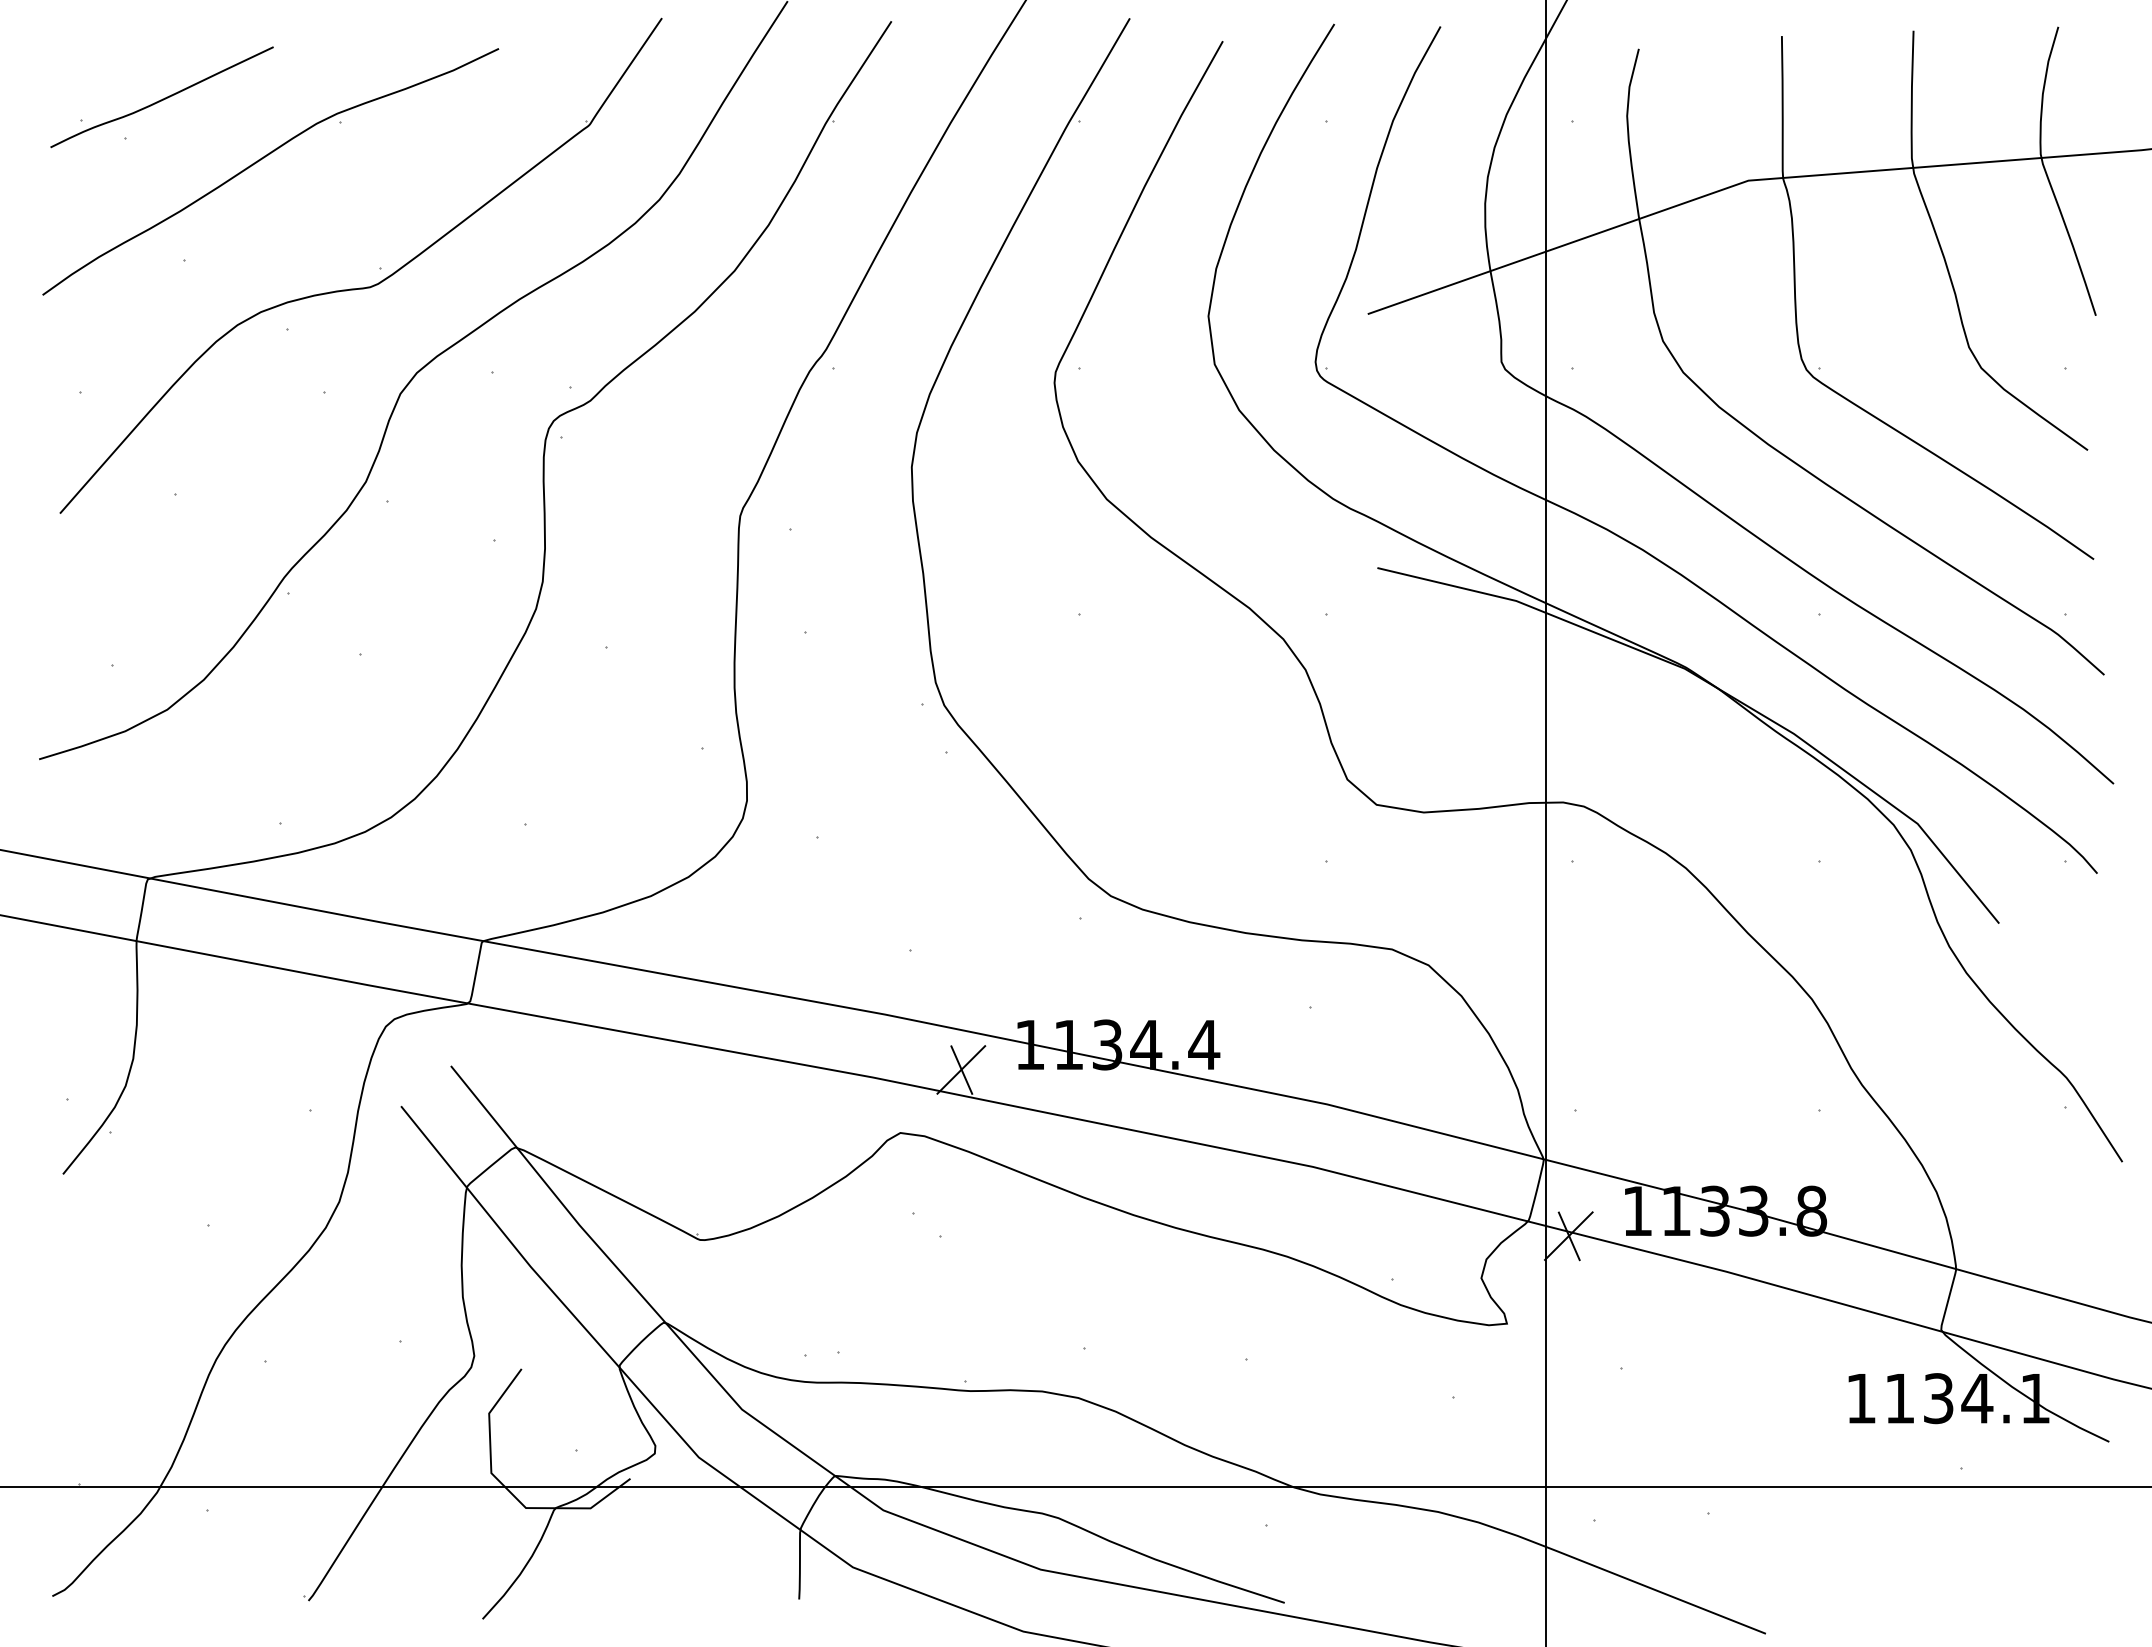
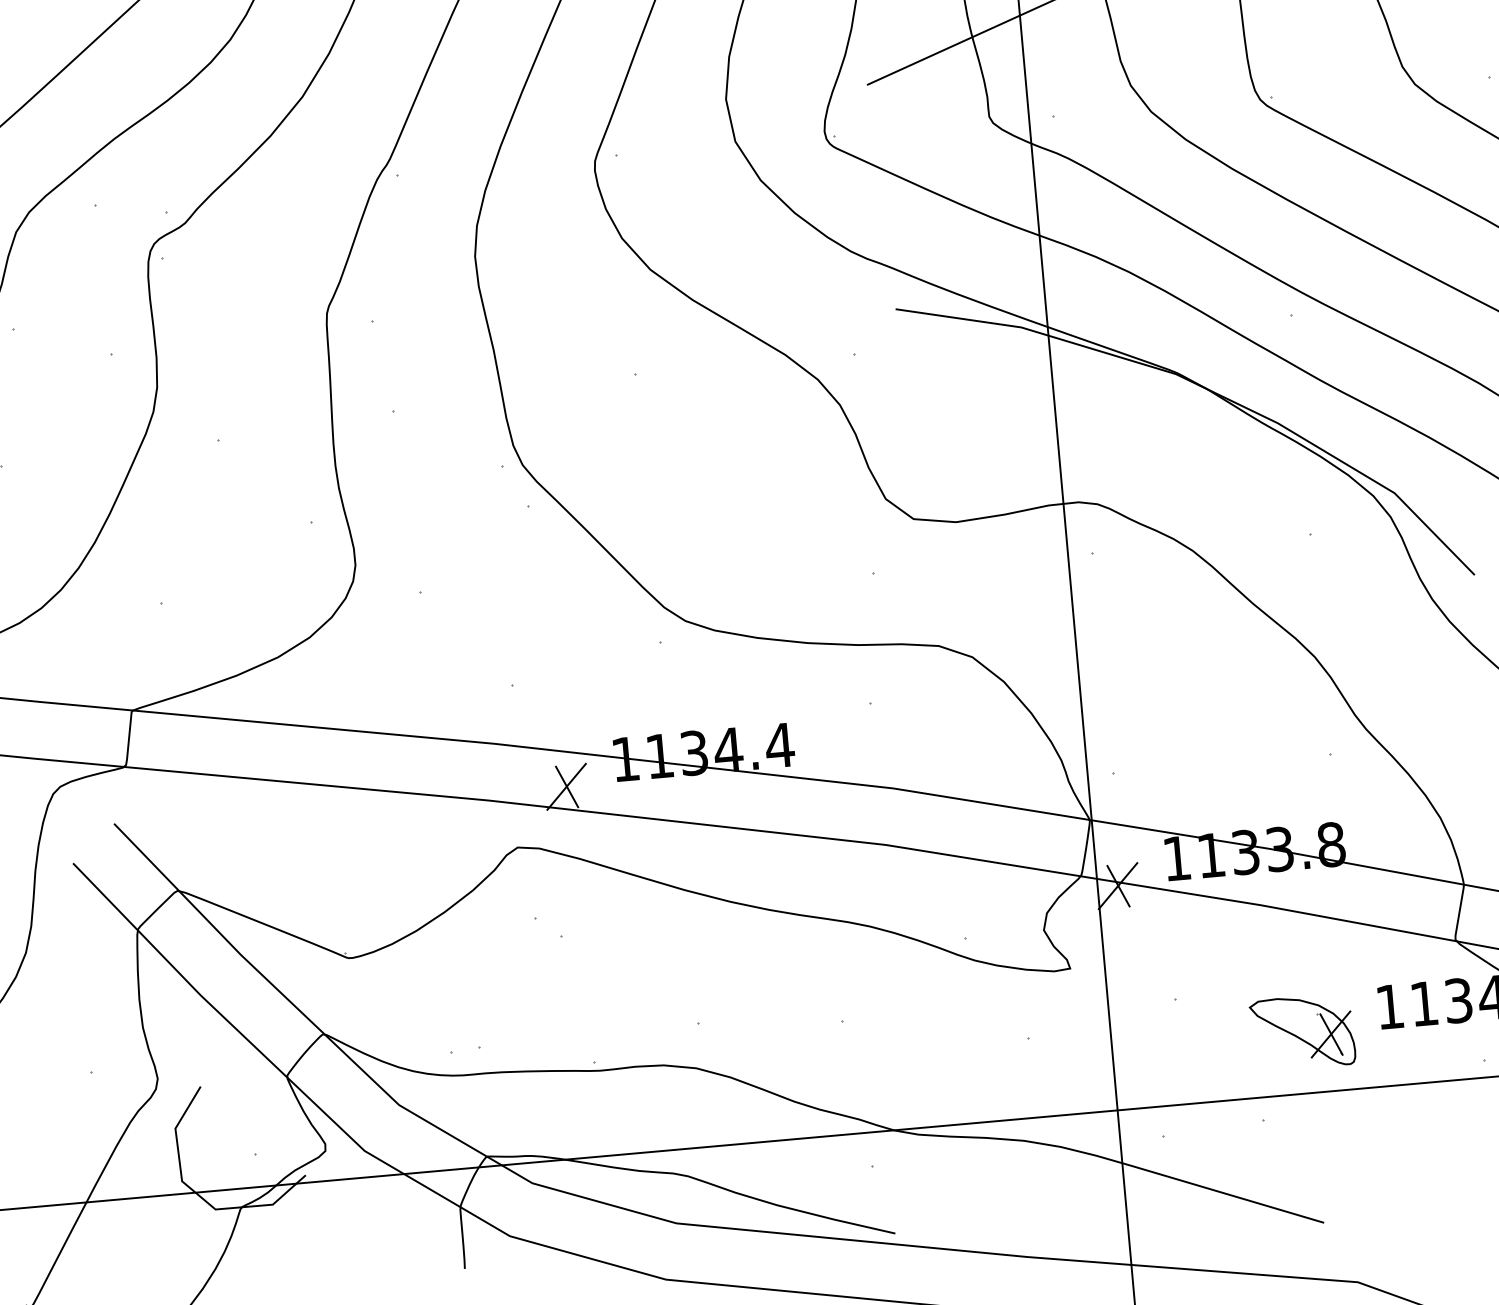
part: (1760, 1418) -> (1302, 1032), added

